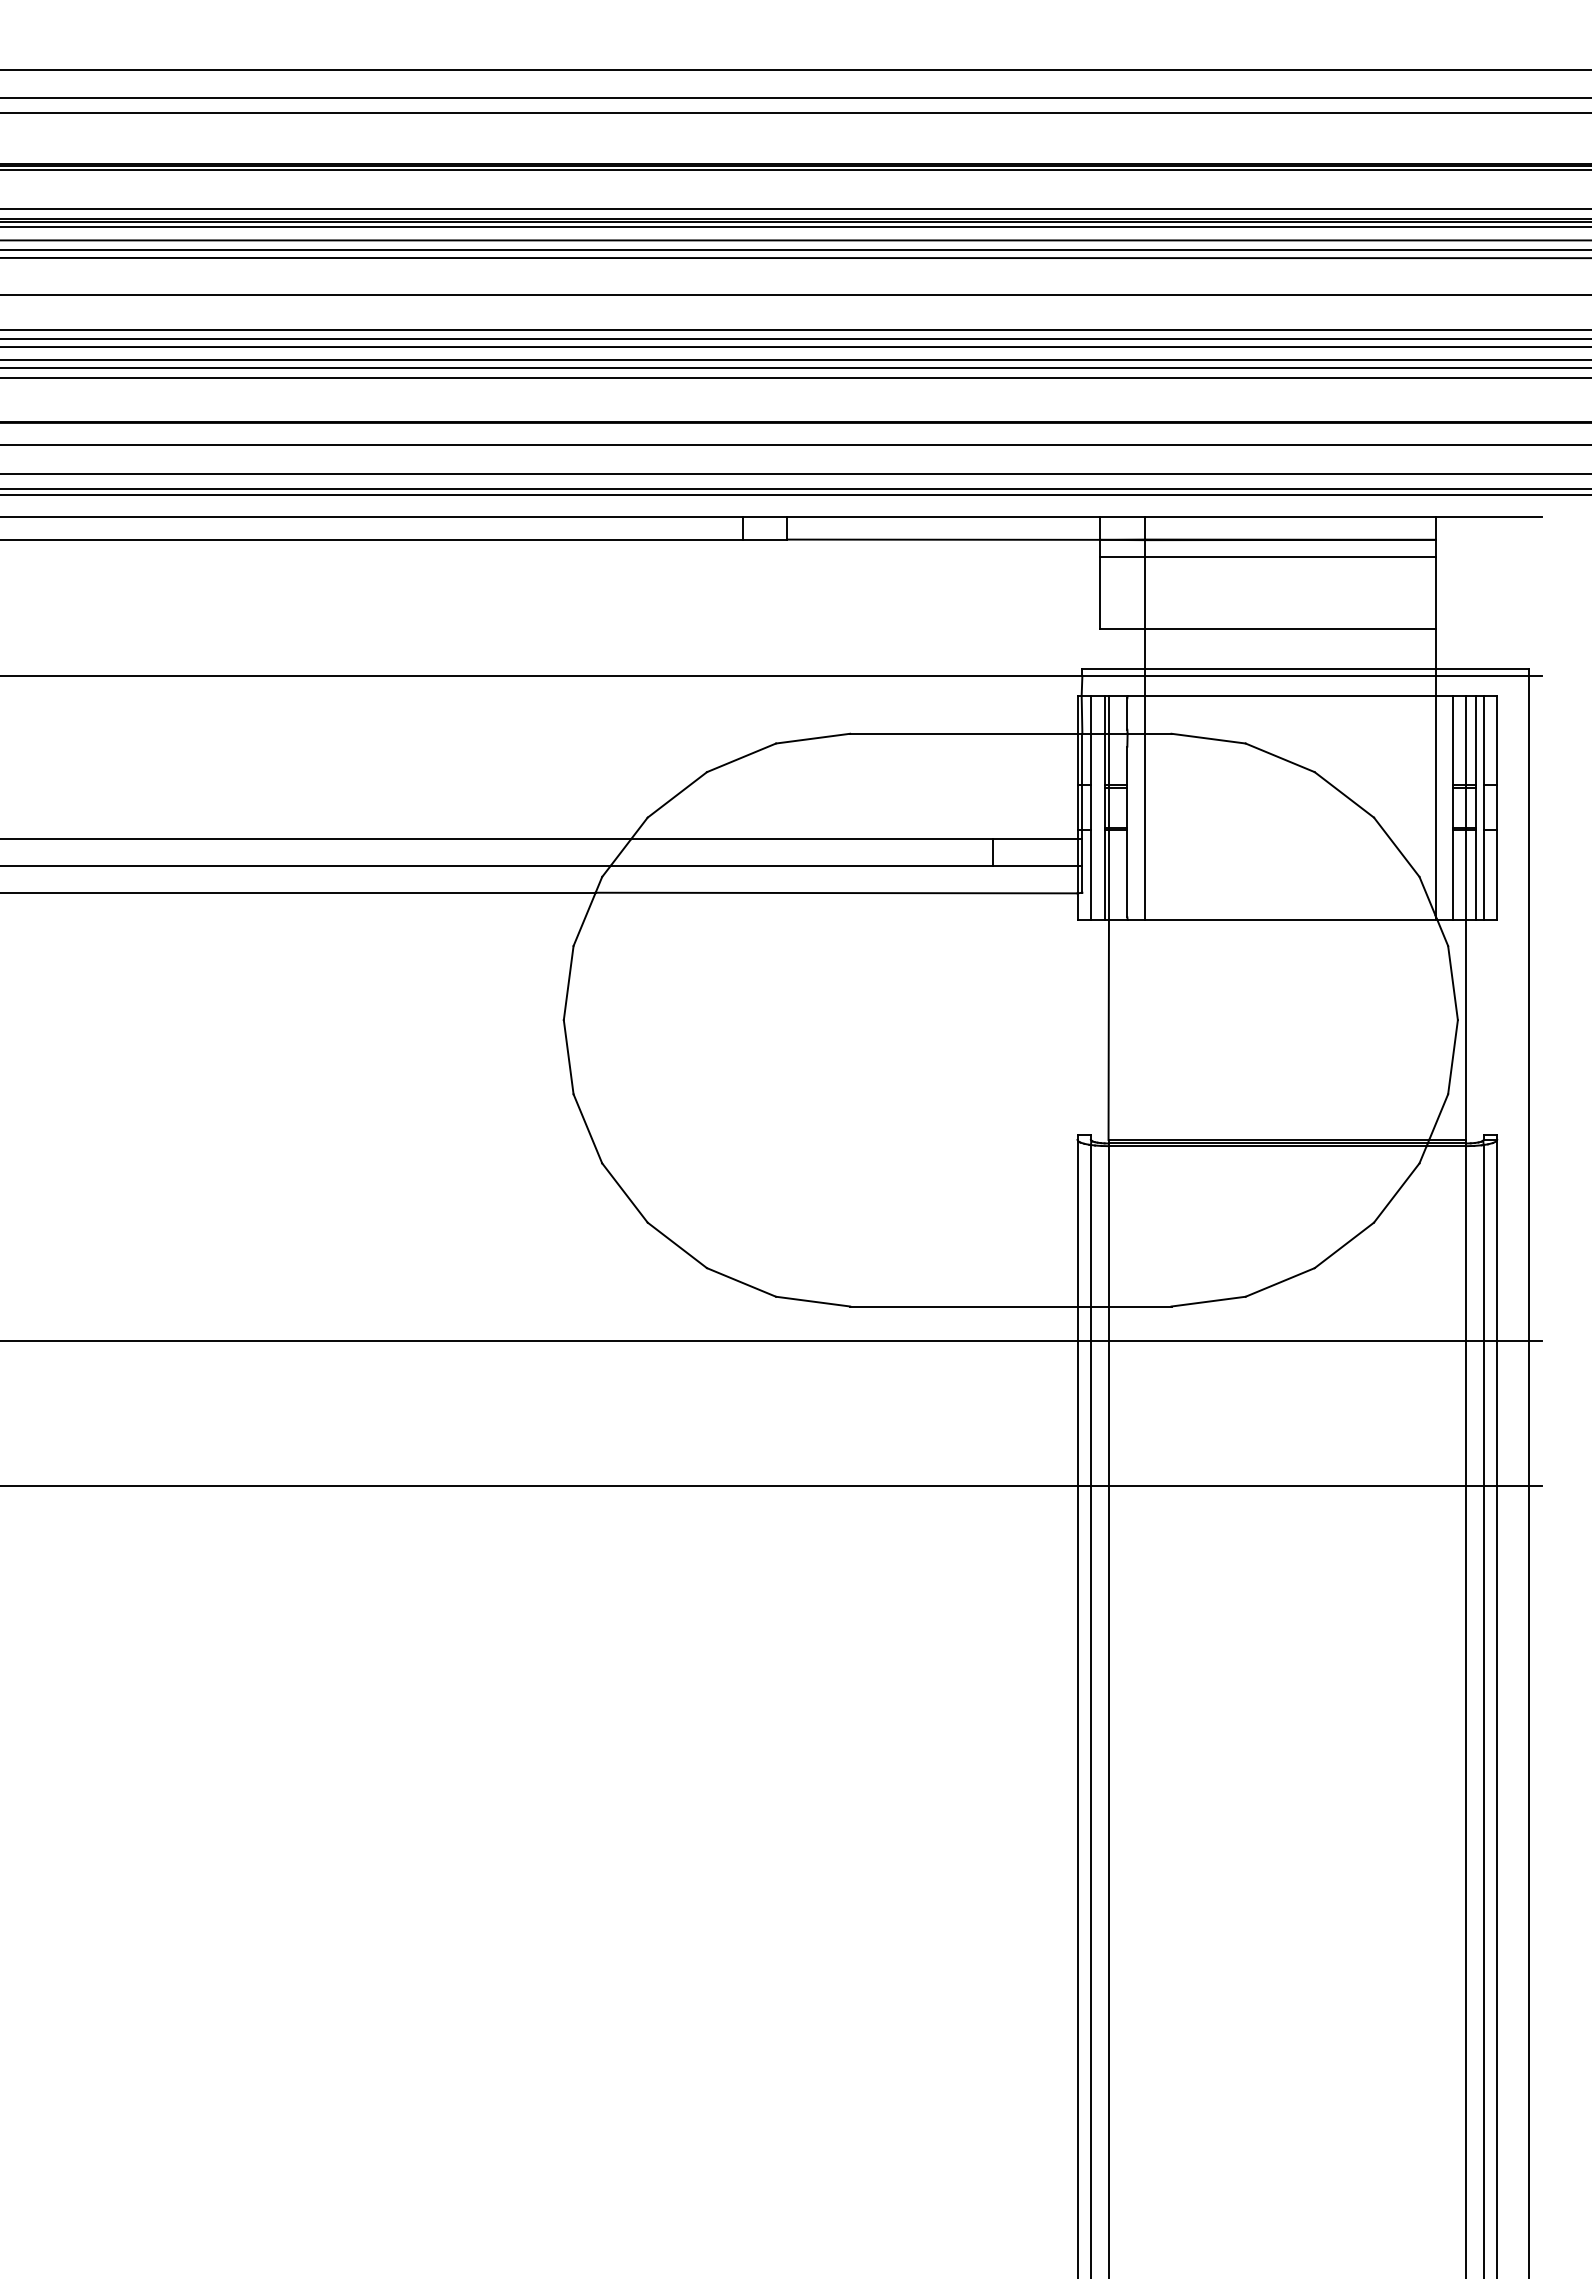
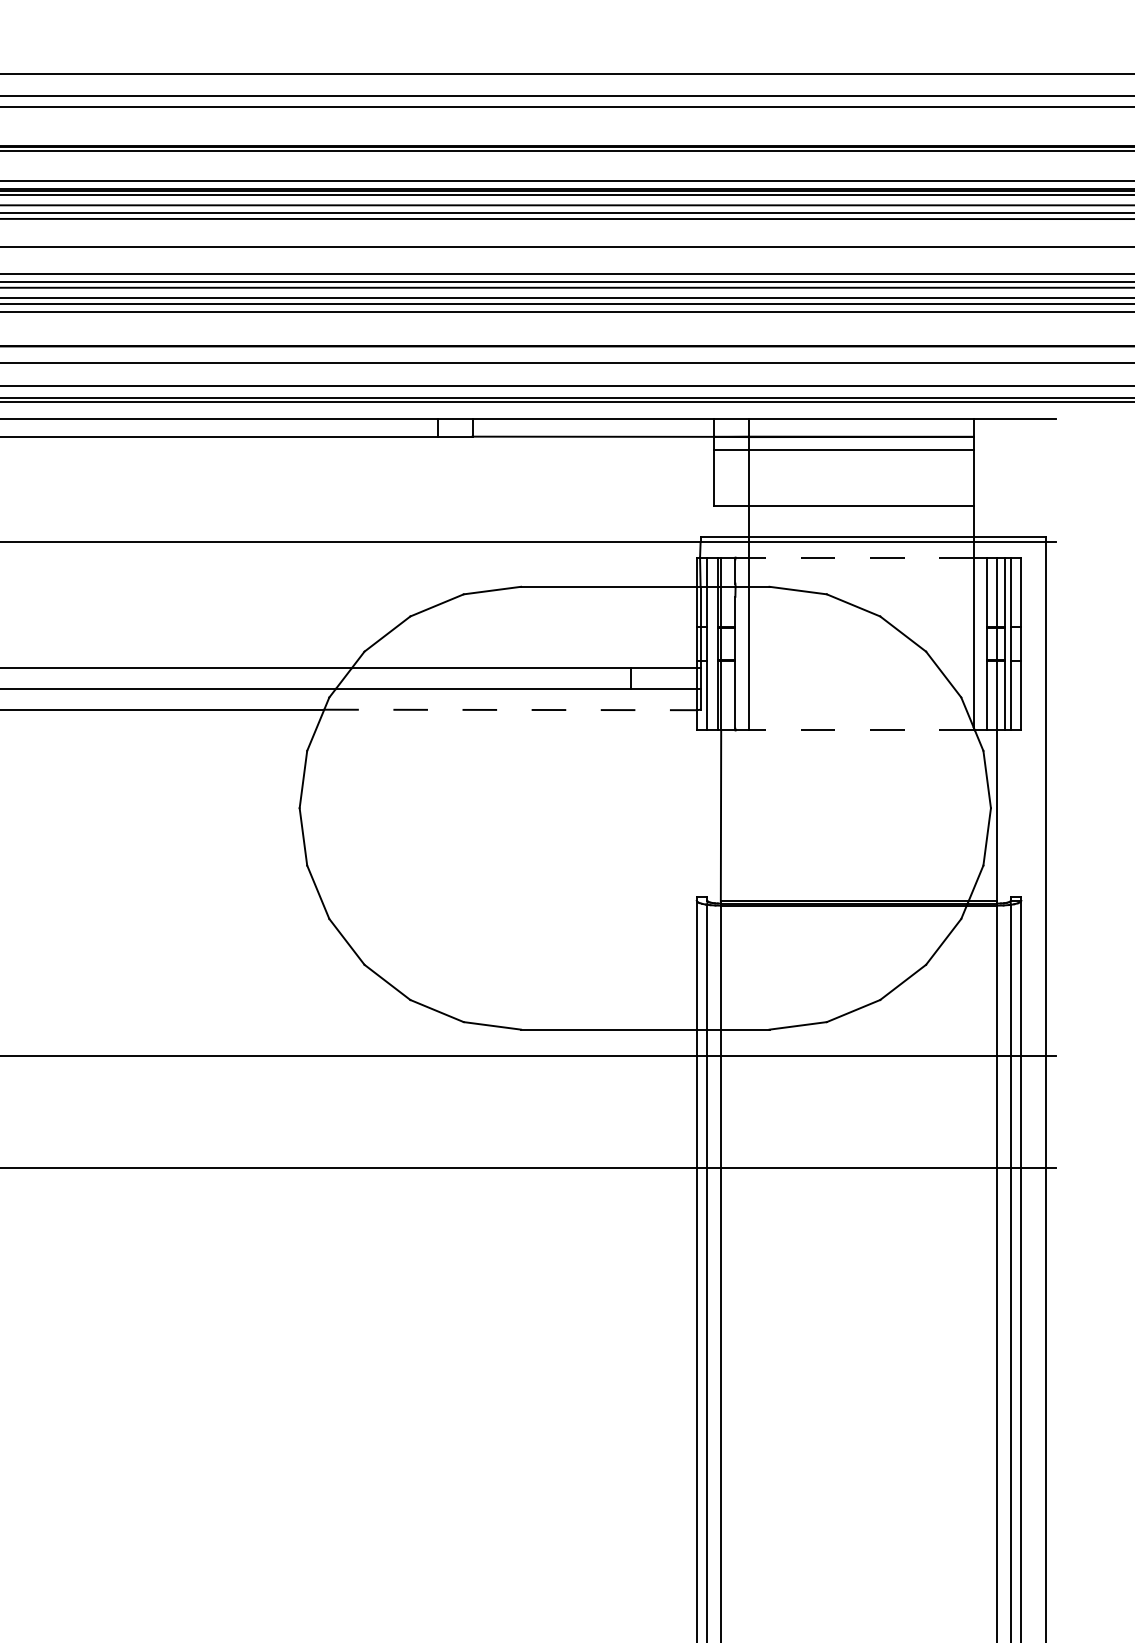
line: (1289, 696) -> (860, 557), solid -> dashed
line: (836, 893) -> (510, 710), solid -> dashed
line: (1289, 919) -> (860, 730), solid -> dashed

